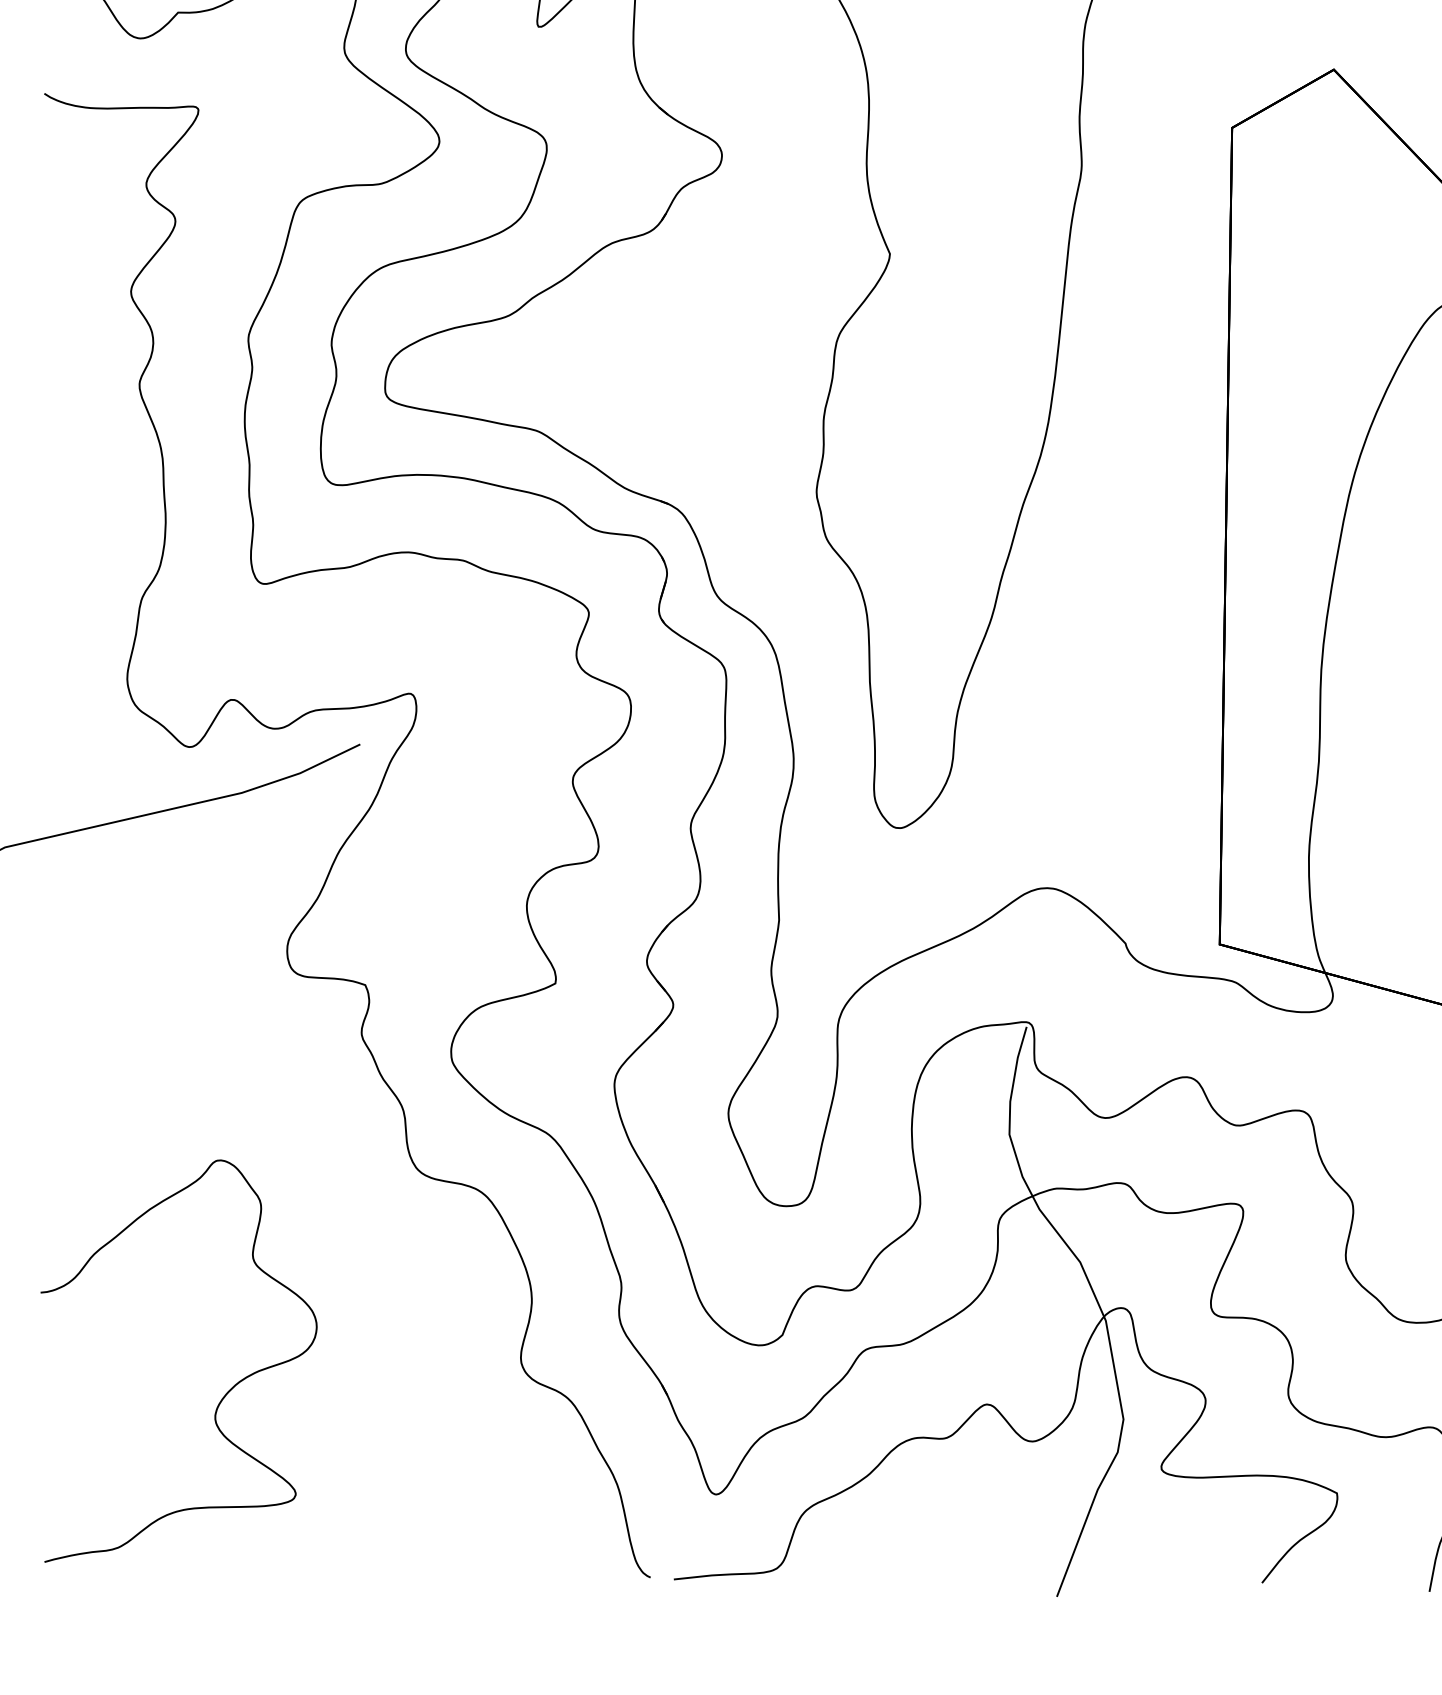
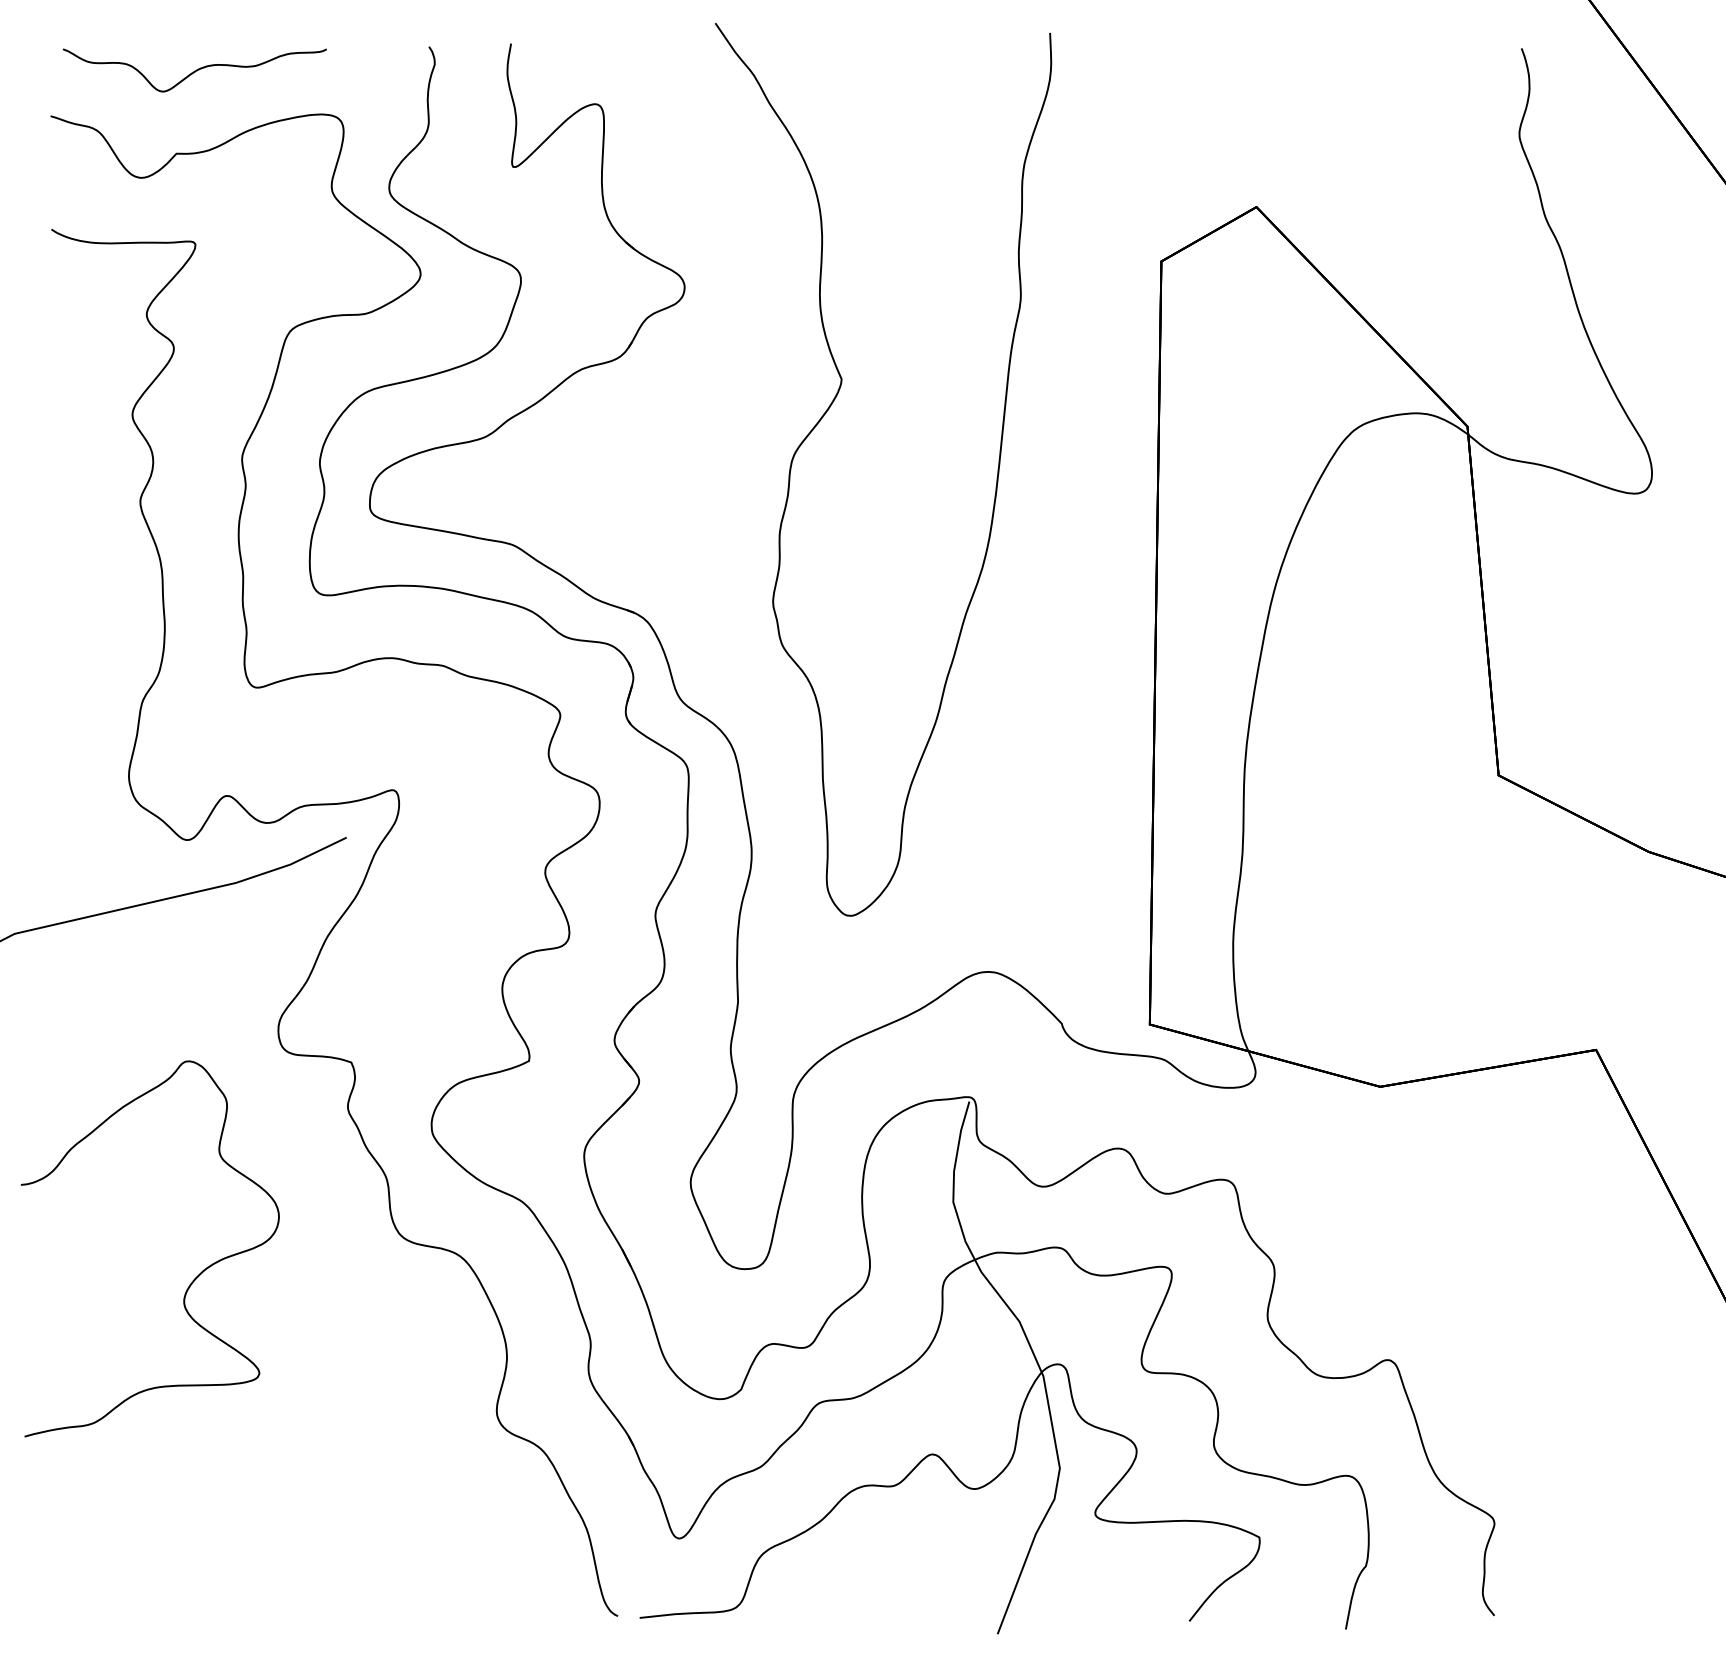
curve: (224, 1394) -> (192, 1280), moved

